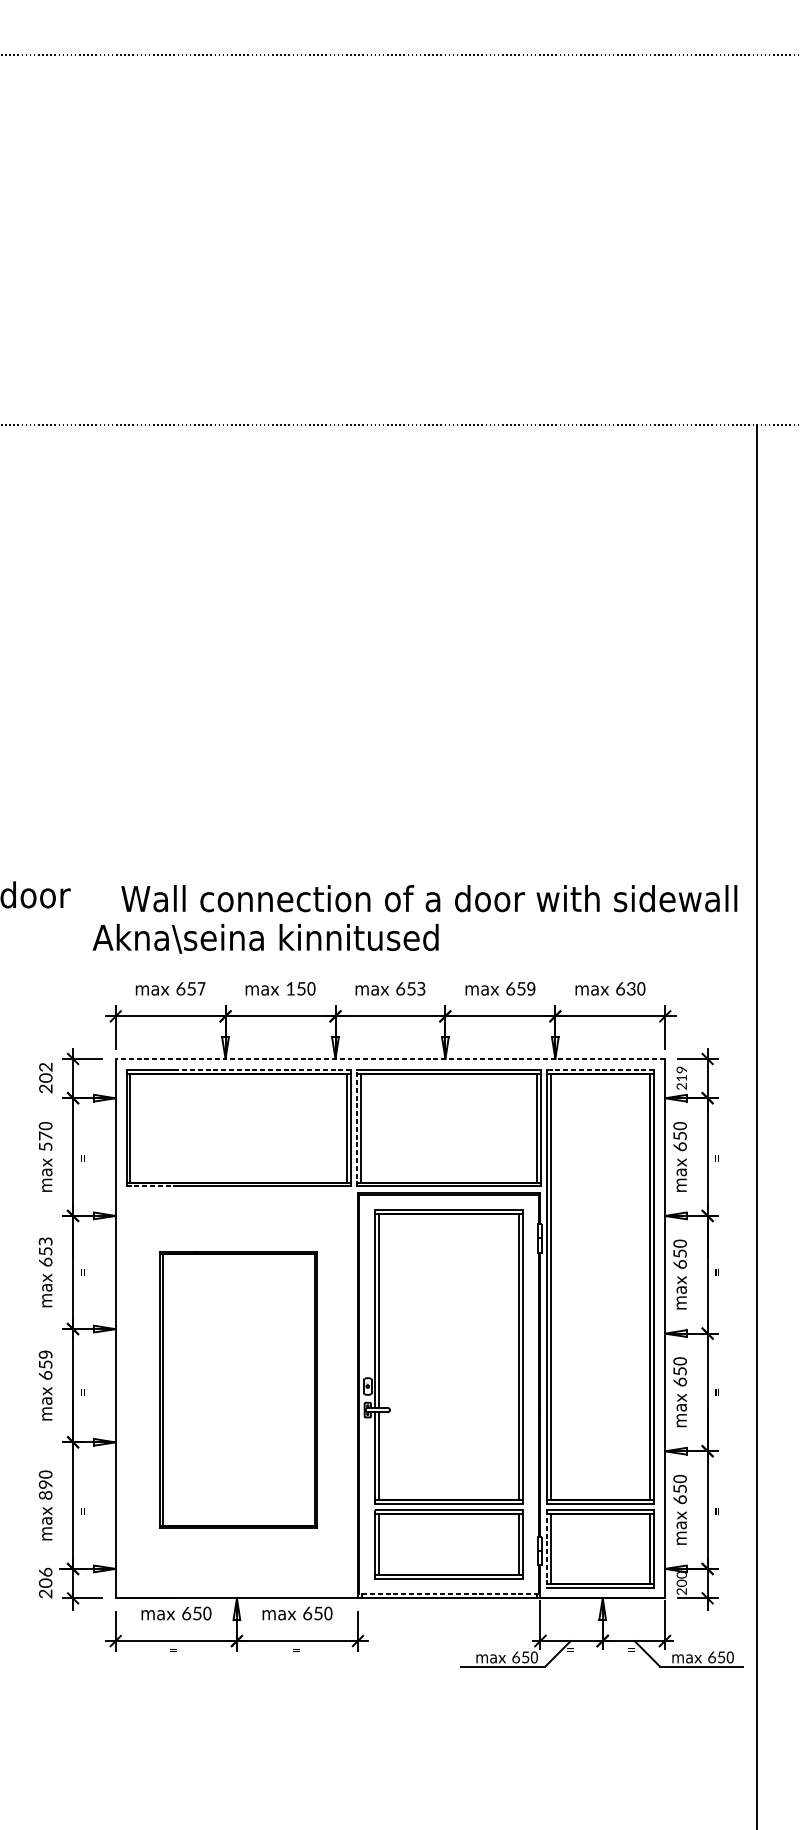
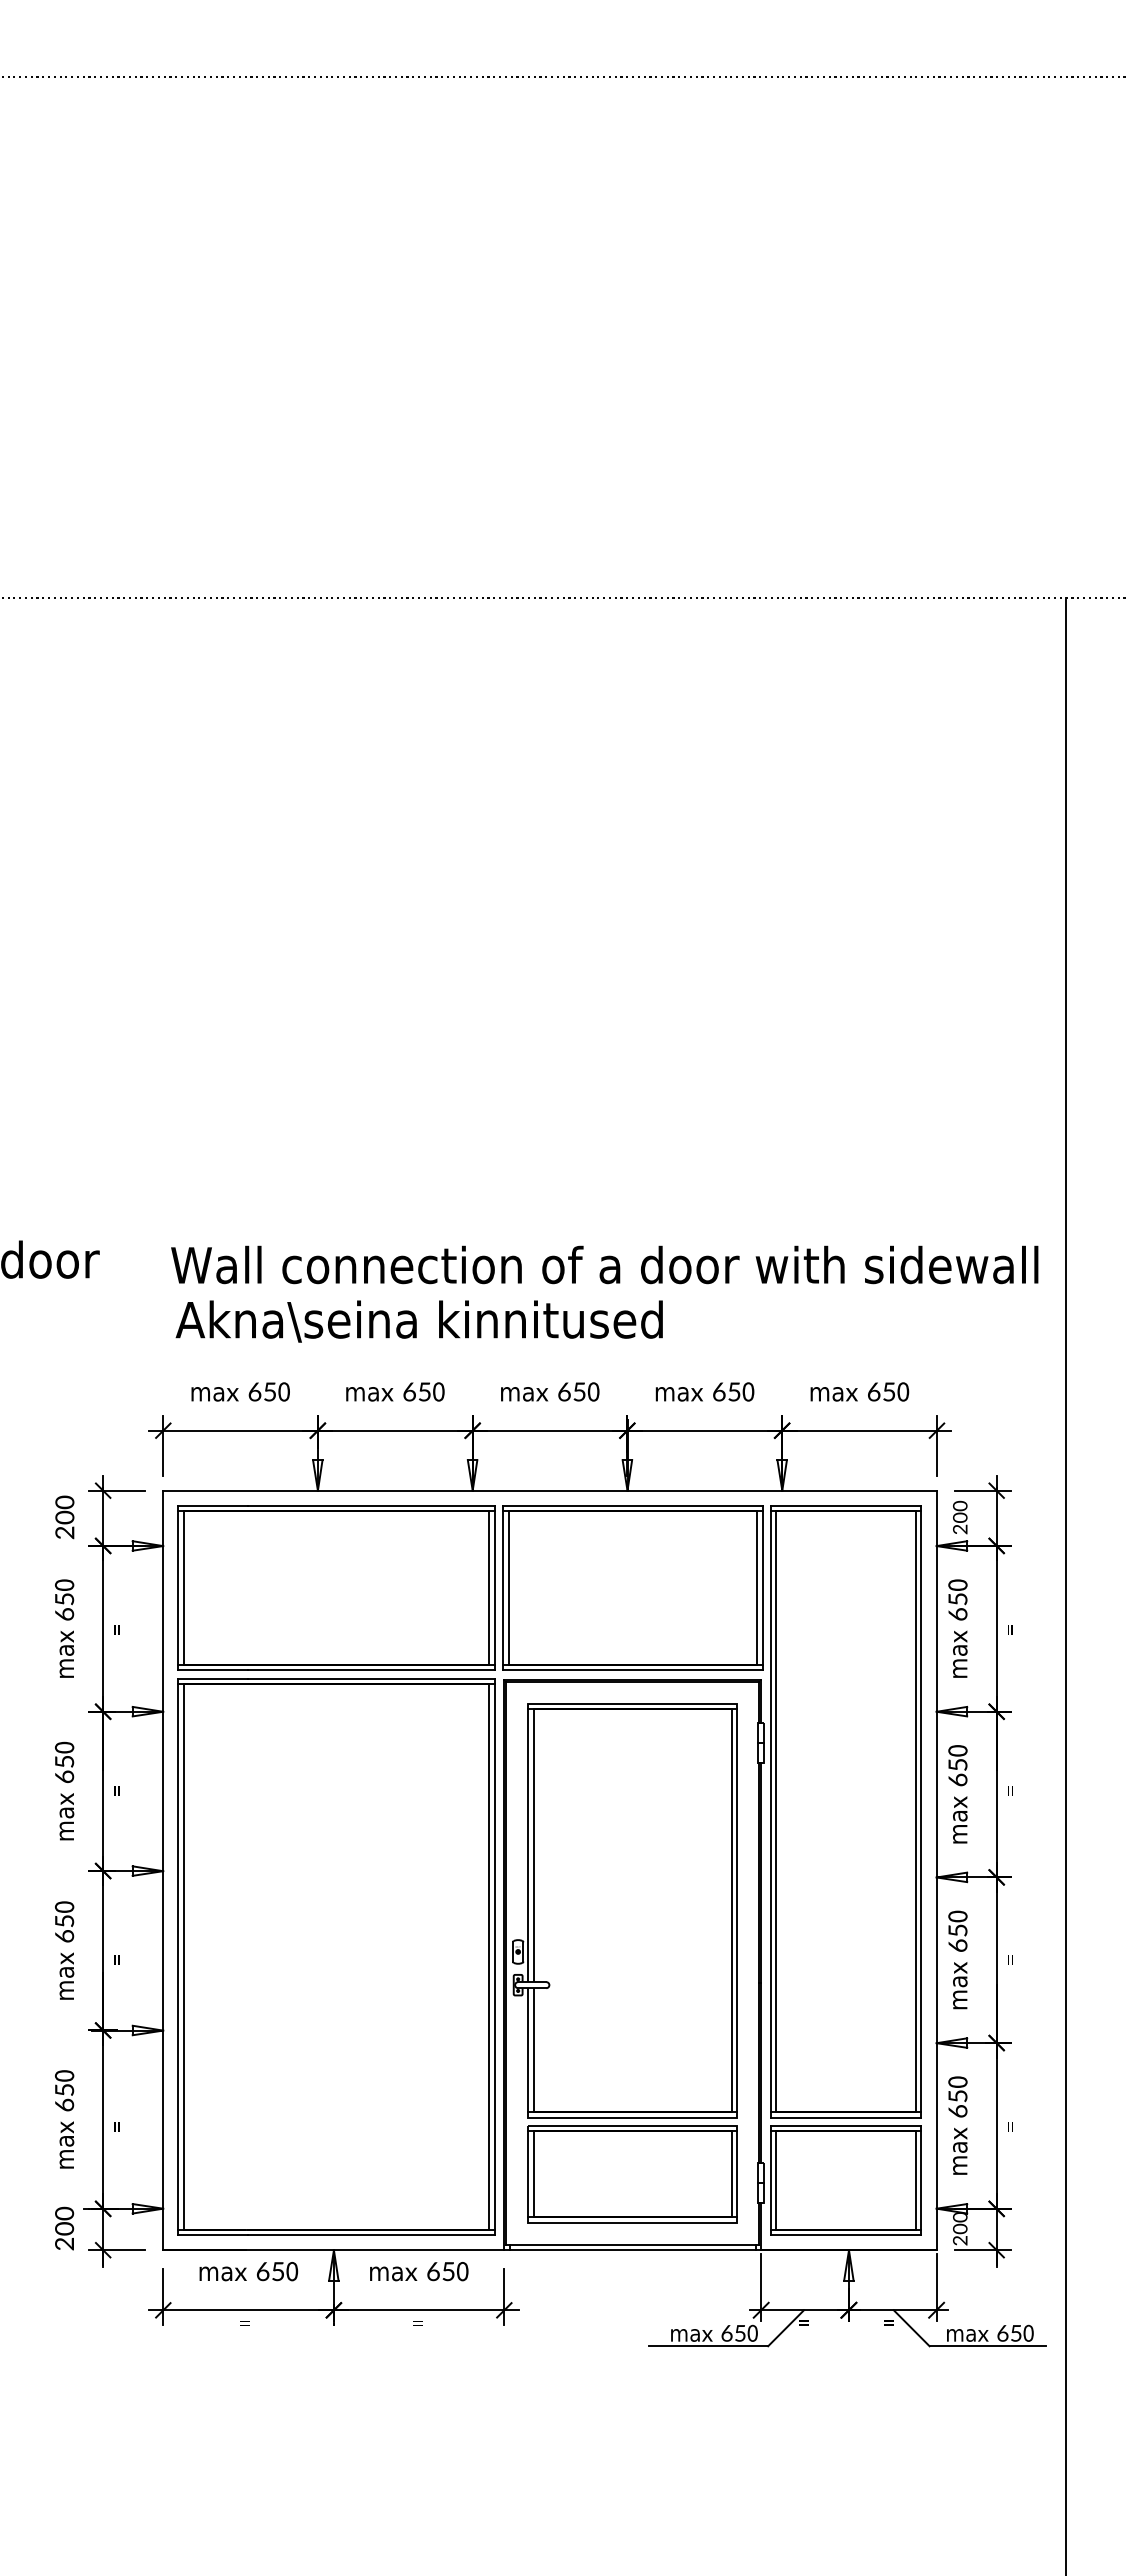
text: (265, 938) -> (418, 1321), moved
text: (201, 988) -> (283, 1391), 7 -> 0
text: (290, 988) -> (409, 1391), 15 -> 65
text: (421, 988) -> (593, 1391), 3 -> 0
text: (531, 988) -> (748, 1391), 9 -> 0
text: (631, 988) -> (889, 1391), 63 -> 65
line: (390, 1058) -> (549, 1490), dashed -> solid
text: (46, 1067) -> (65, 1502), 202 -> 200
line: (262, 1069) -> (370, 1505), dashed -> solid
line: (600, 1069) -> (845, 1505), dashed -> solid
text: (681, 1073) -> (960, 1511), 219 -> 200
line: (356, 1127) -> (502, 1587), dashed -> solid
text: (45, 1141) -> (64, 1606), 57 -> 65
line: (151, 1186) -> (213, 1670), dashed -> solid
text: (45, 1241) -> (64, 1747), 3 -> 0
text: (45, 1354) -> (64, 1906), 9 -> 0
part: (238, 1389) -> (336, 1956), size x1.43
text: (45, 1489) -> (64, 2097), 89 -> 65
line: (547, 1548) -> (770, 2180), dashed -> solid
text: (45, 1572) -> (64, 2213), 206 -> 200
line: (449, 1594) -> (632, 2244), dashed -> solid

